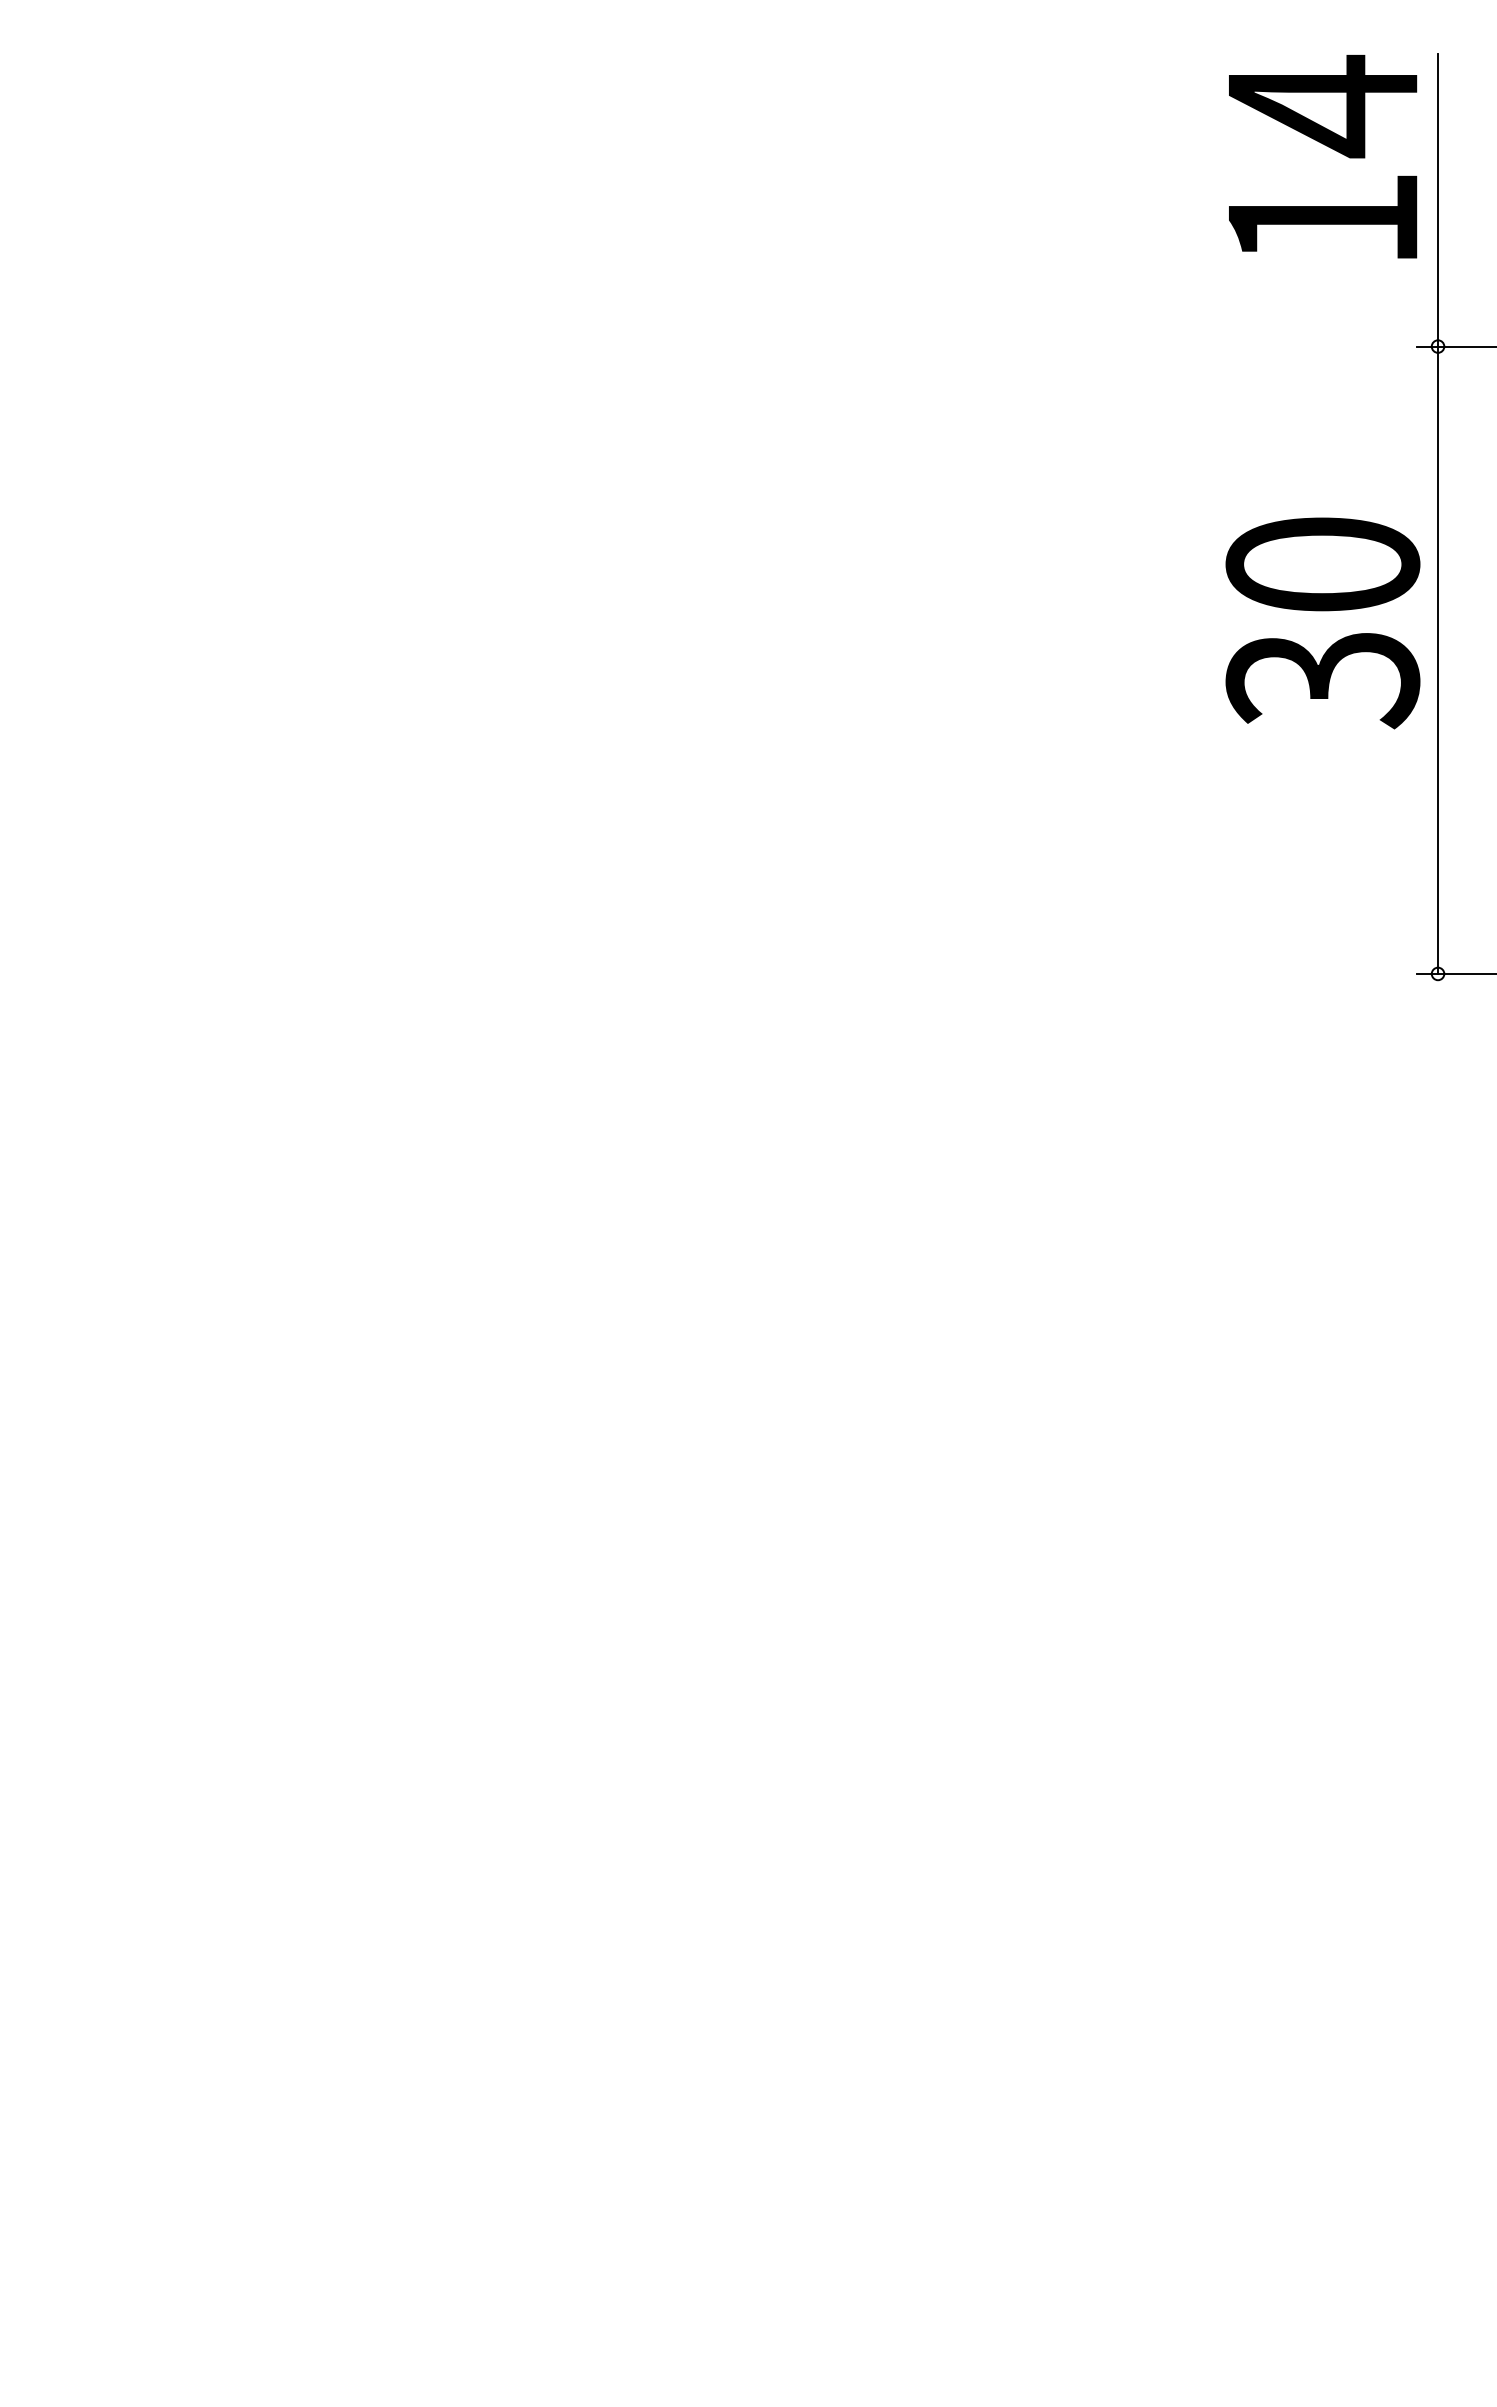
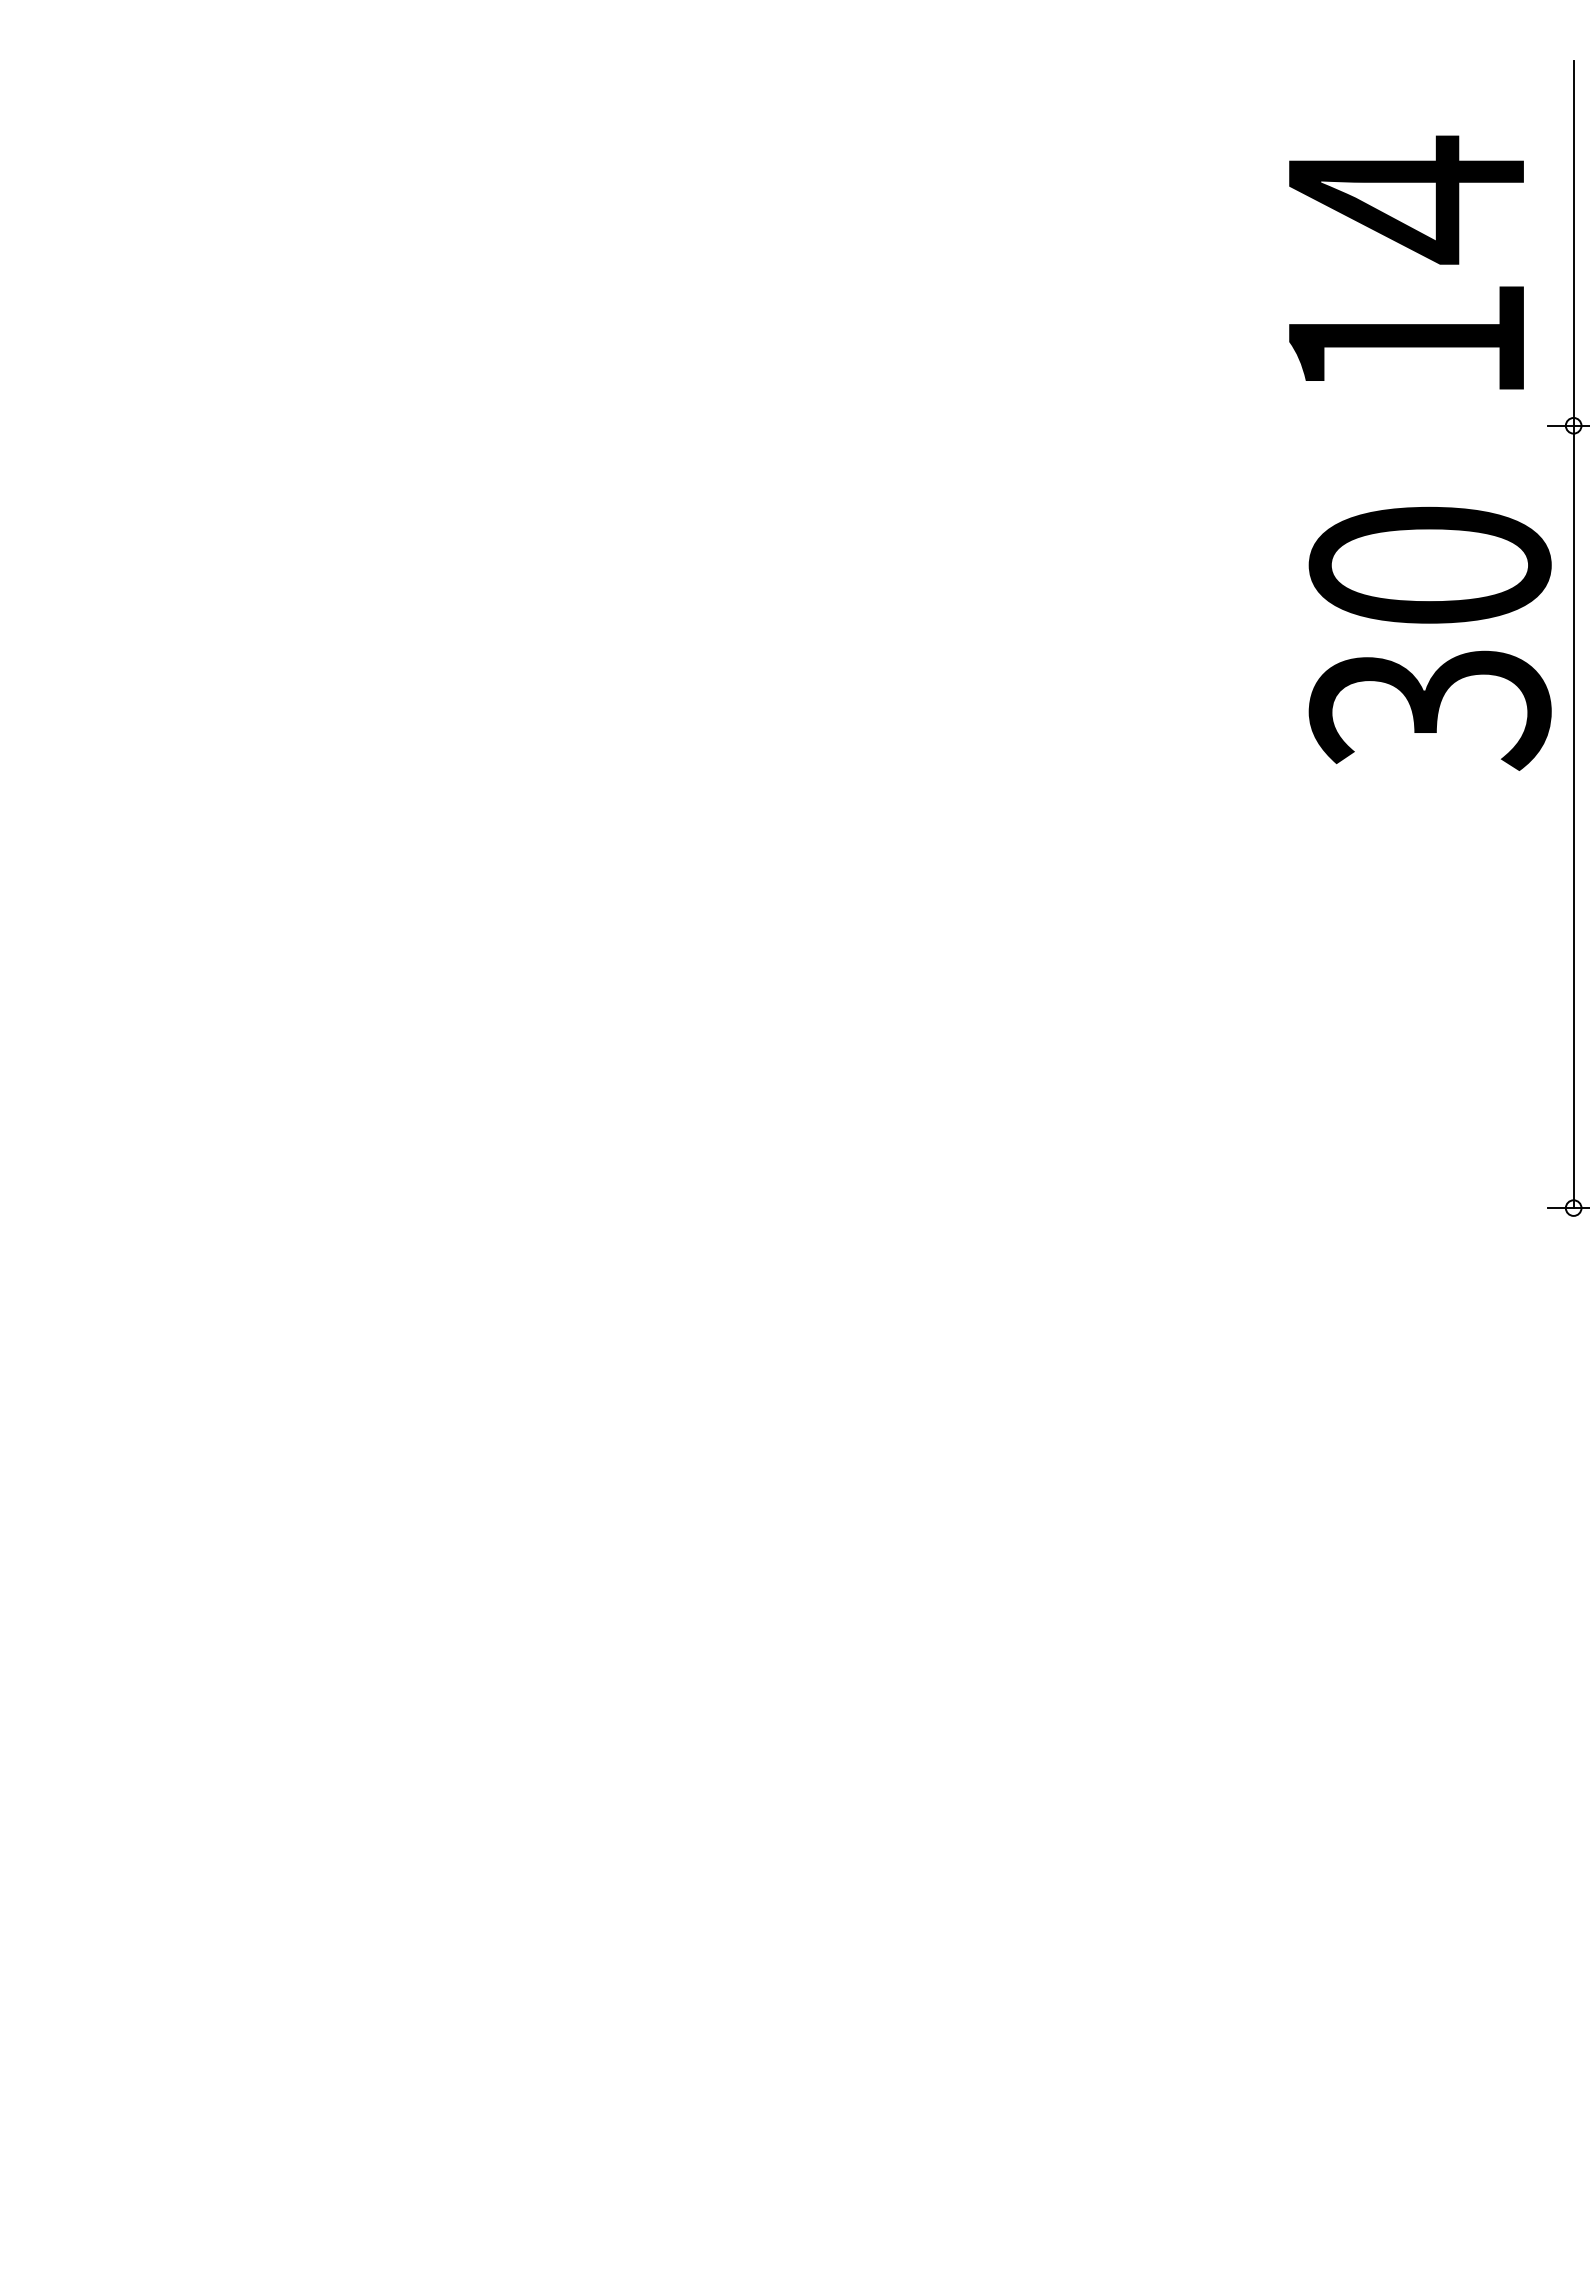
text: (1323, 156) -> (1407, 262), moved
text: (1322, 623) -> (1429, 638), moved

